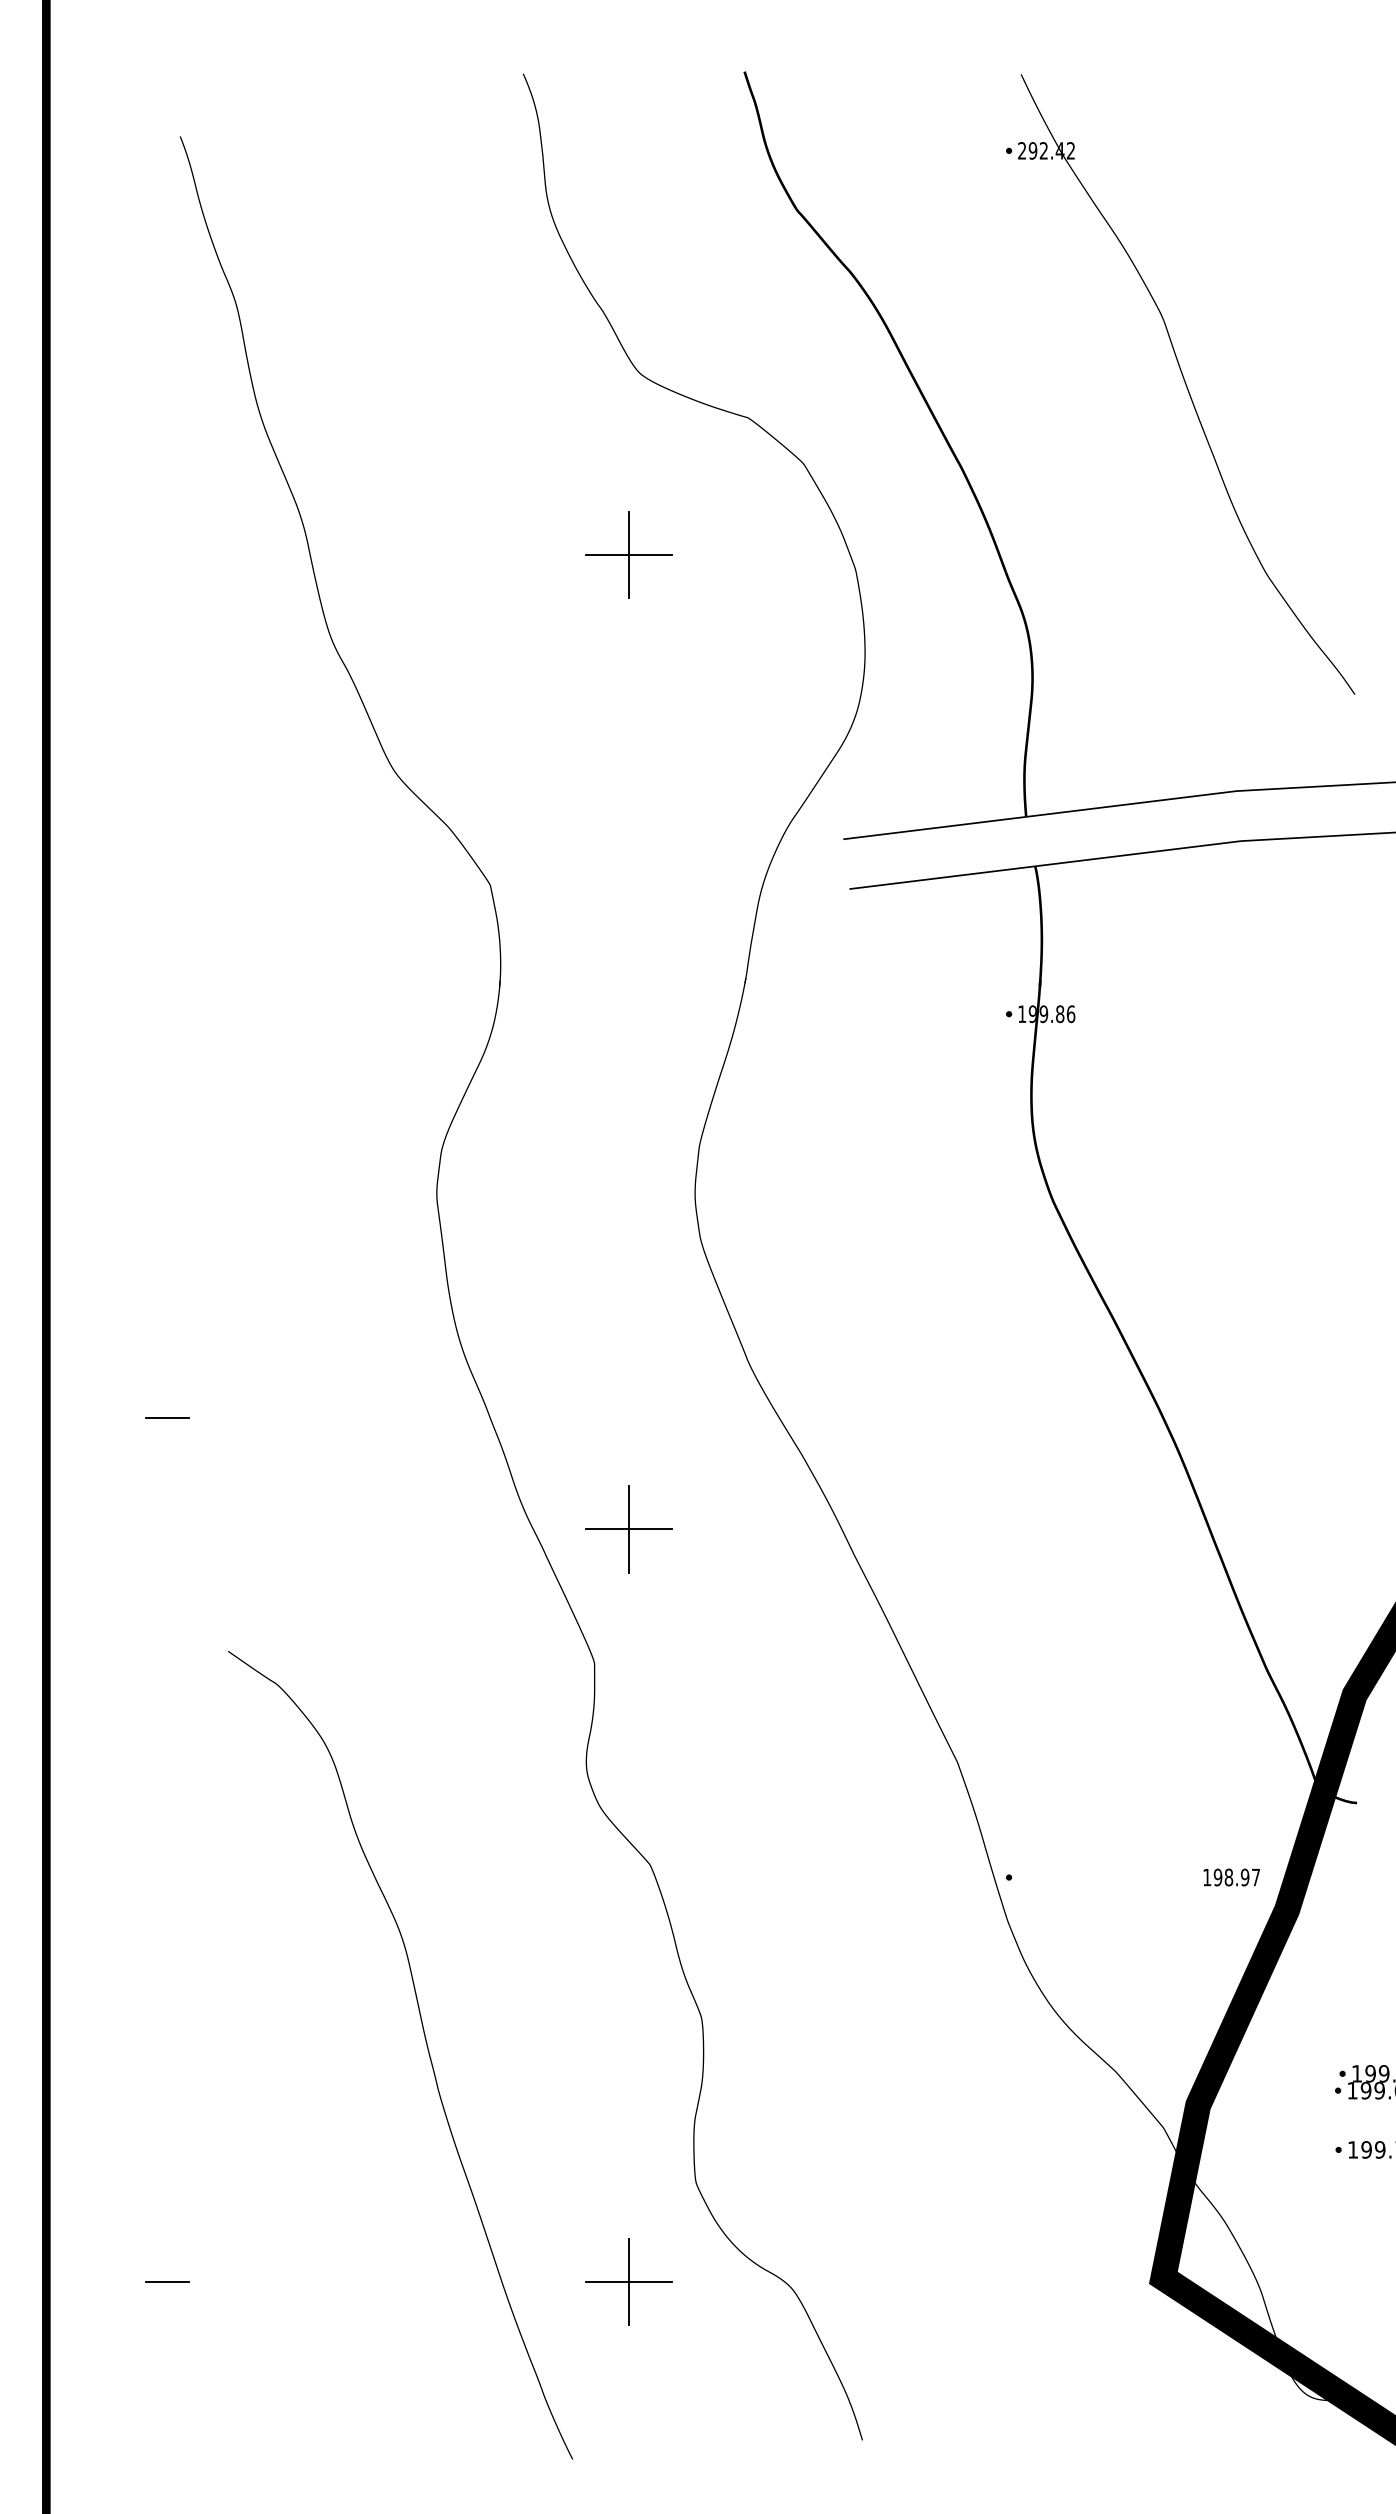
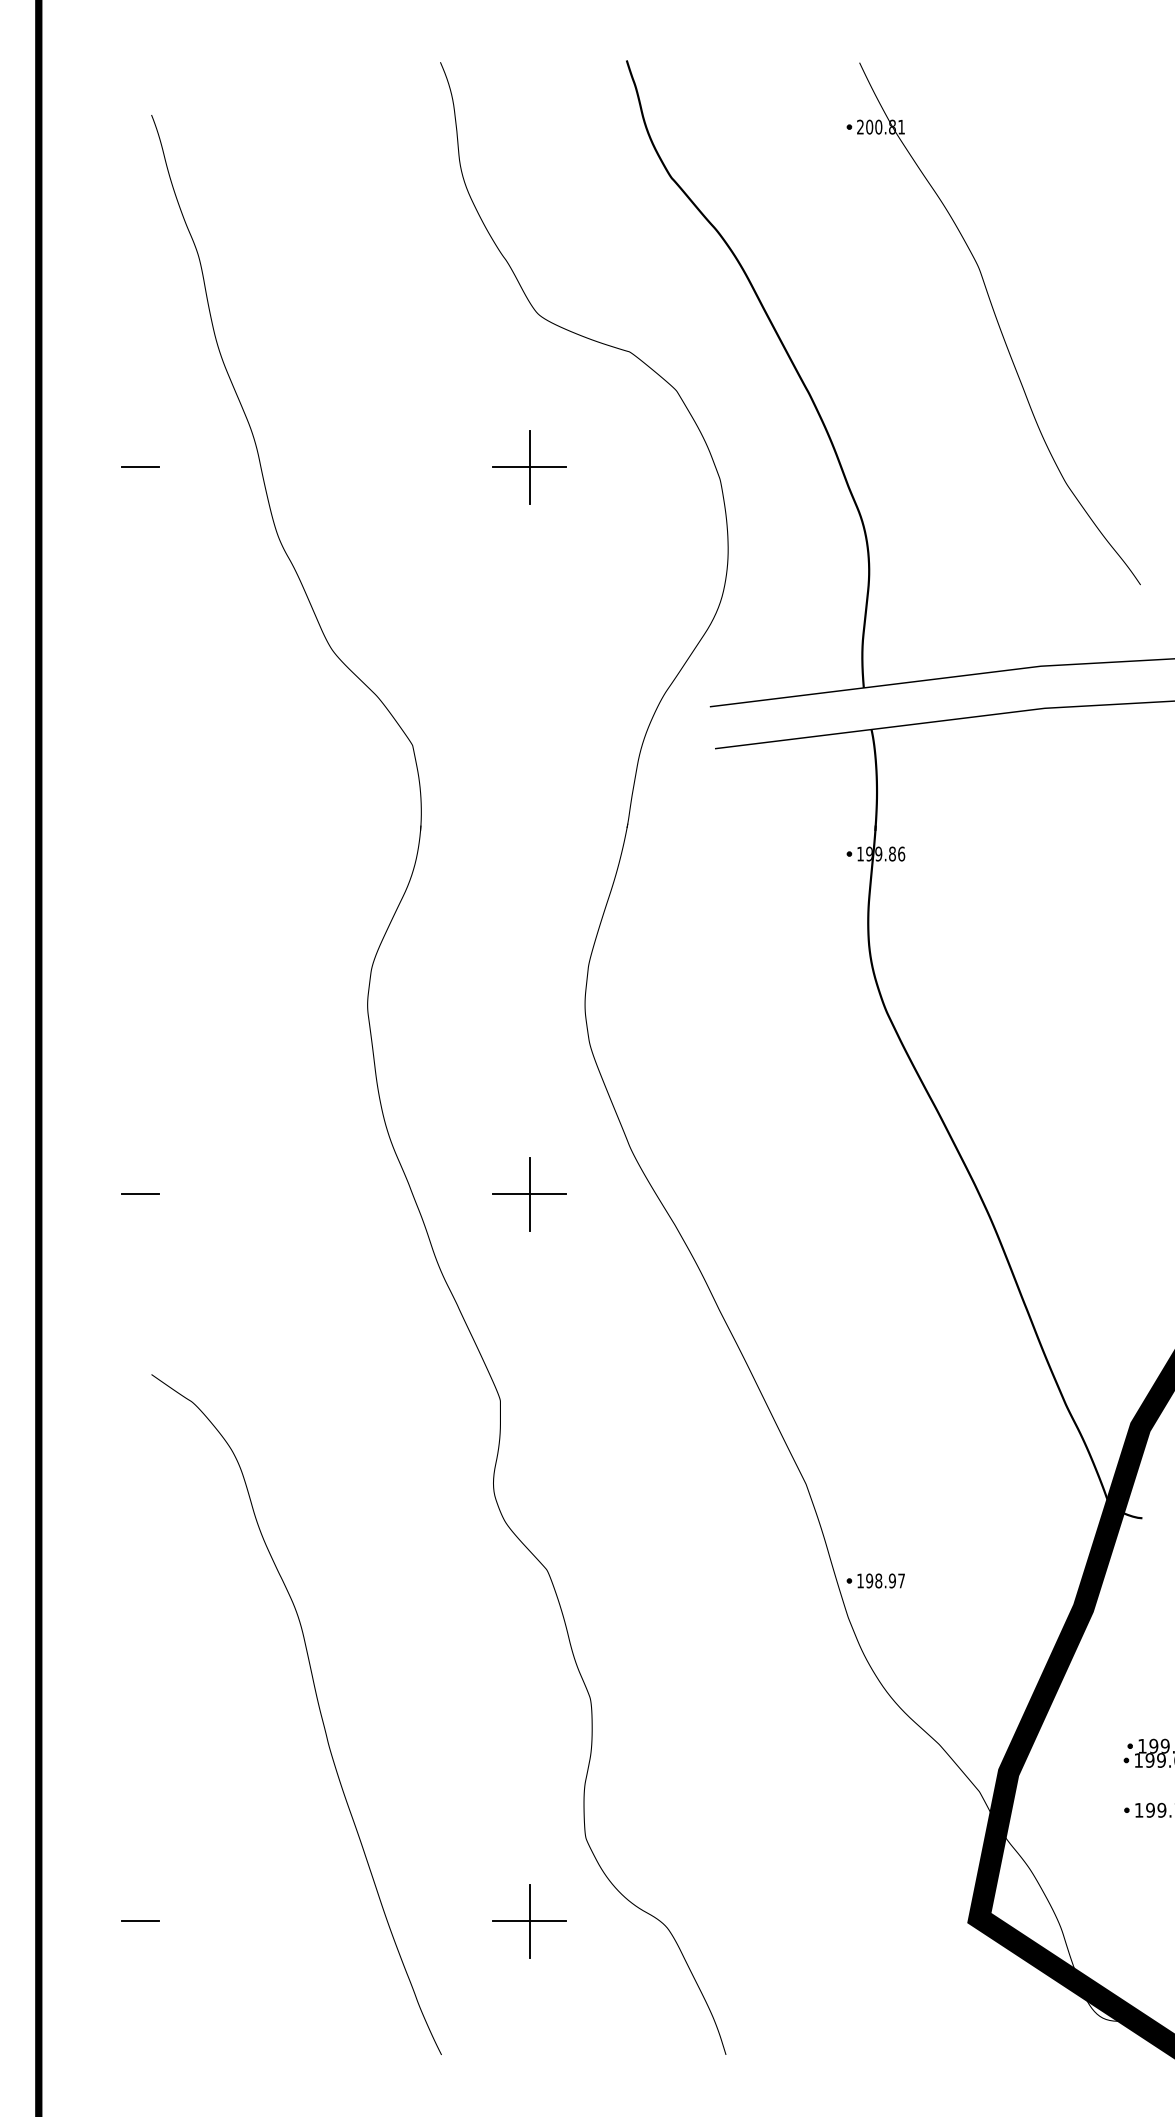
text: (1051, 150) -> (885, 126), 292.42 -> 200.81
line: (166, 555) -> (139, 467), added
part: (628, 1529) -> (528, 1194), moved
text: (1231, 1877) -> (880, 1580), moved
curve: (427, 2050) -> (319, 1710), moved

